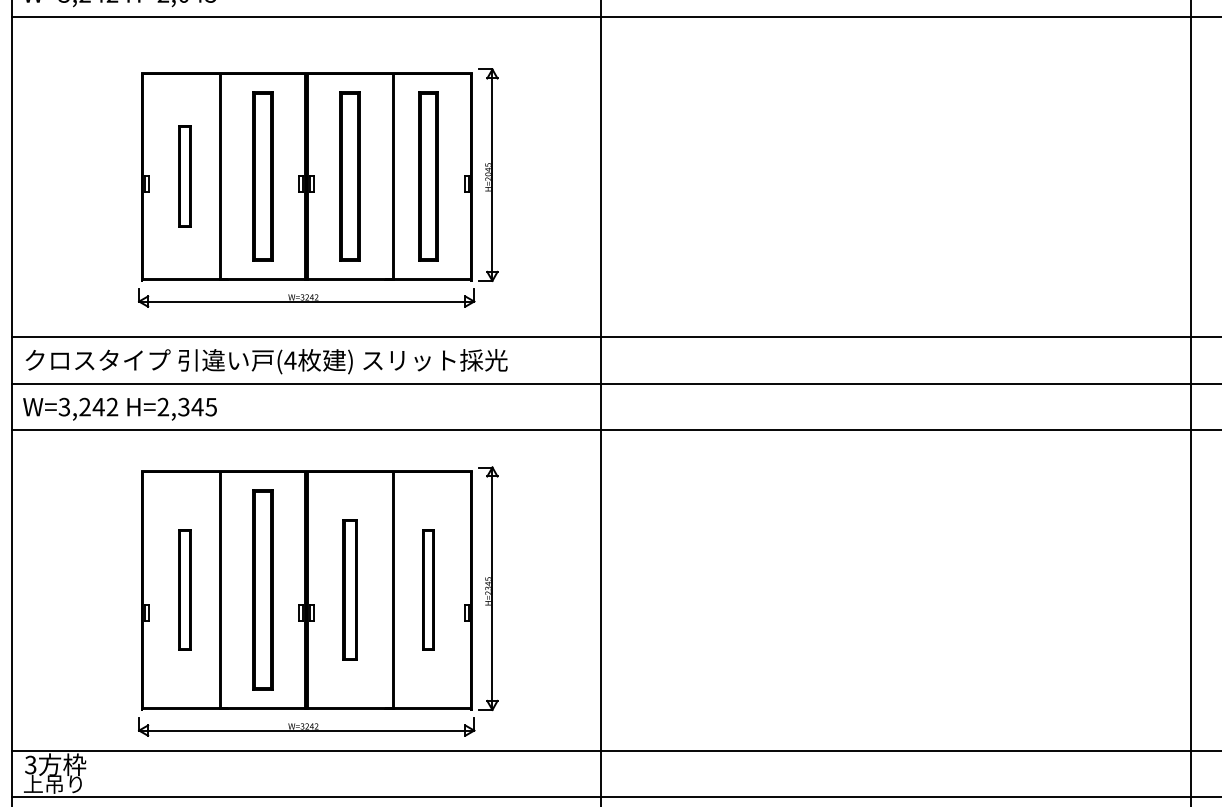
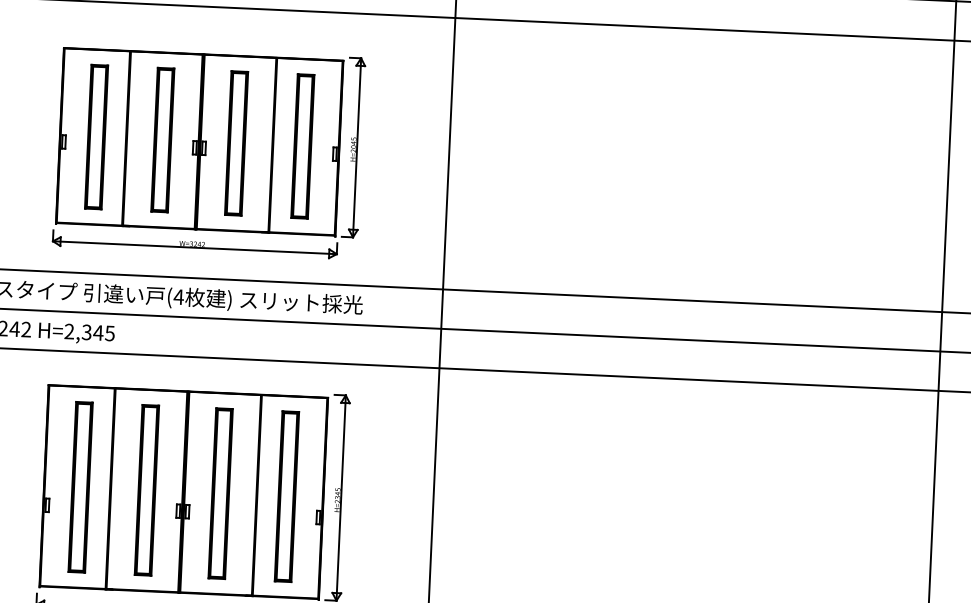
part: (184, 176) -> (96, 137), size x1.67
part: (184, 589) -> (80, 486), size x1.67
part: (349, 589) -> (220, 493), size x1.43
part: (428, 589) -> (286, 496), size x1.67

